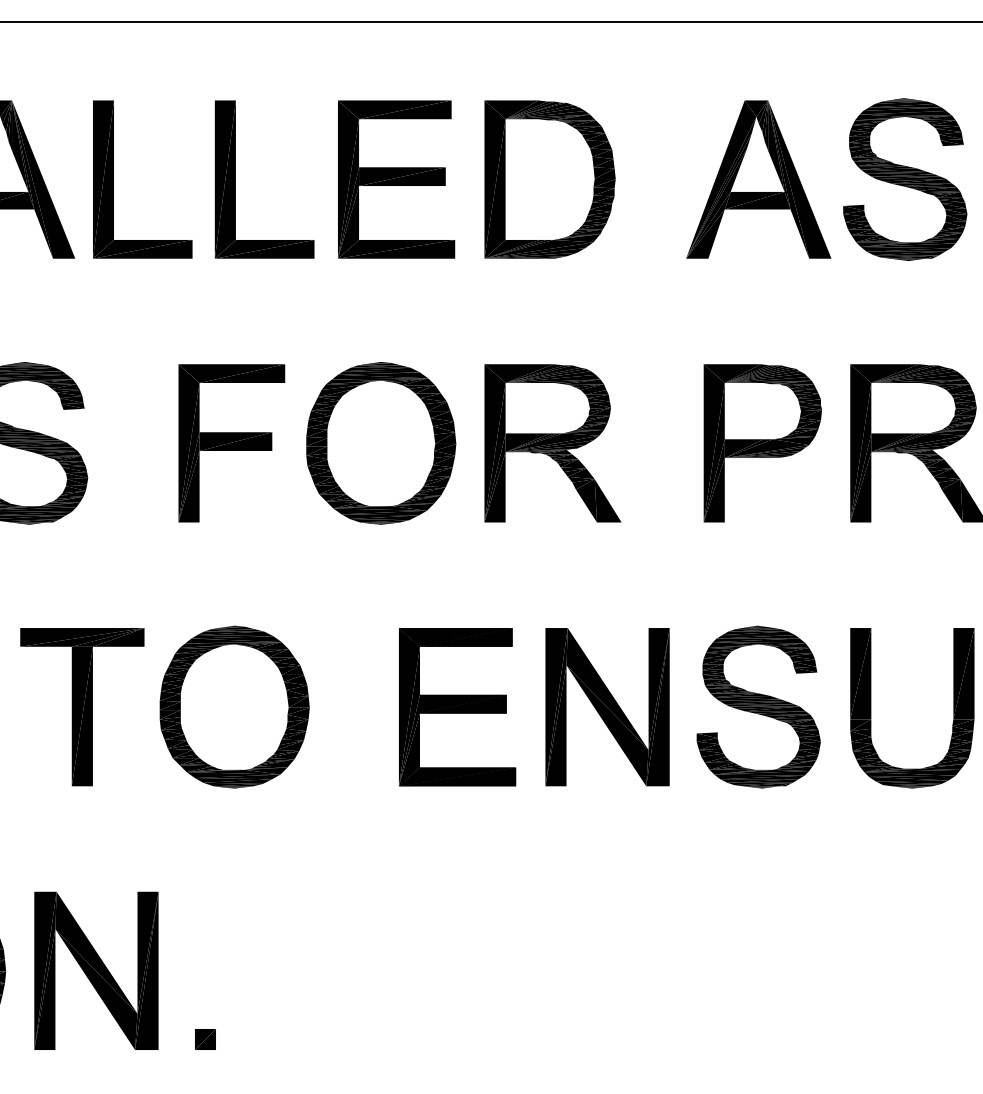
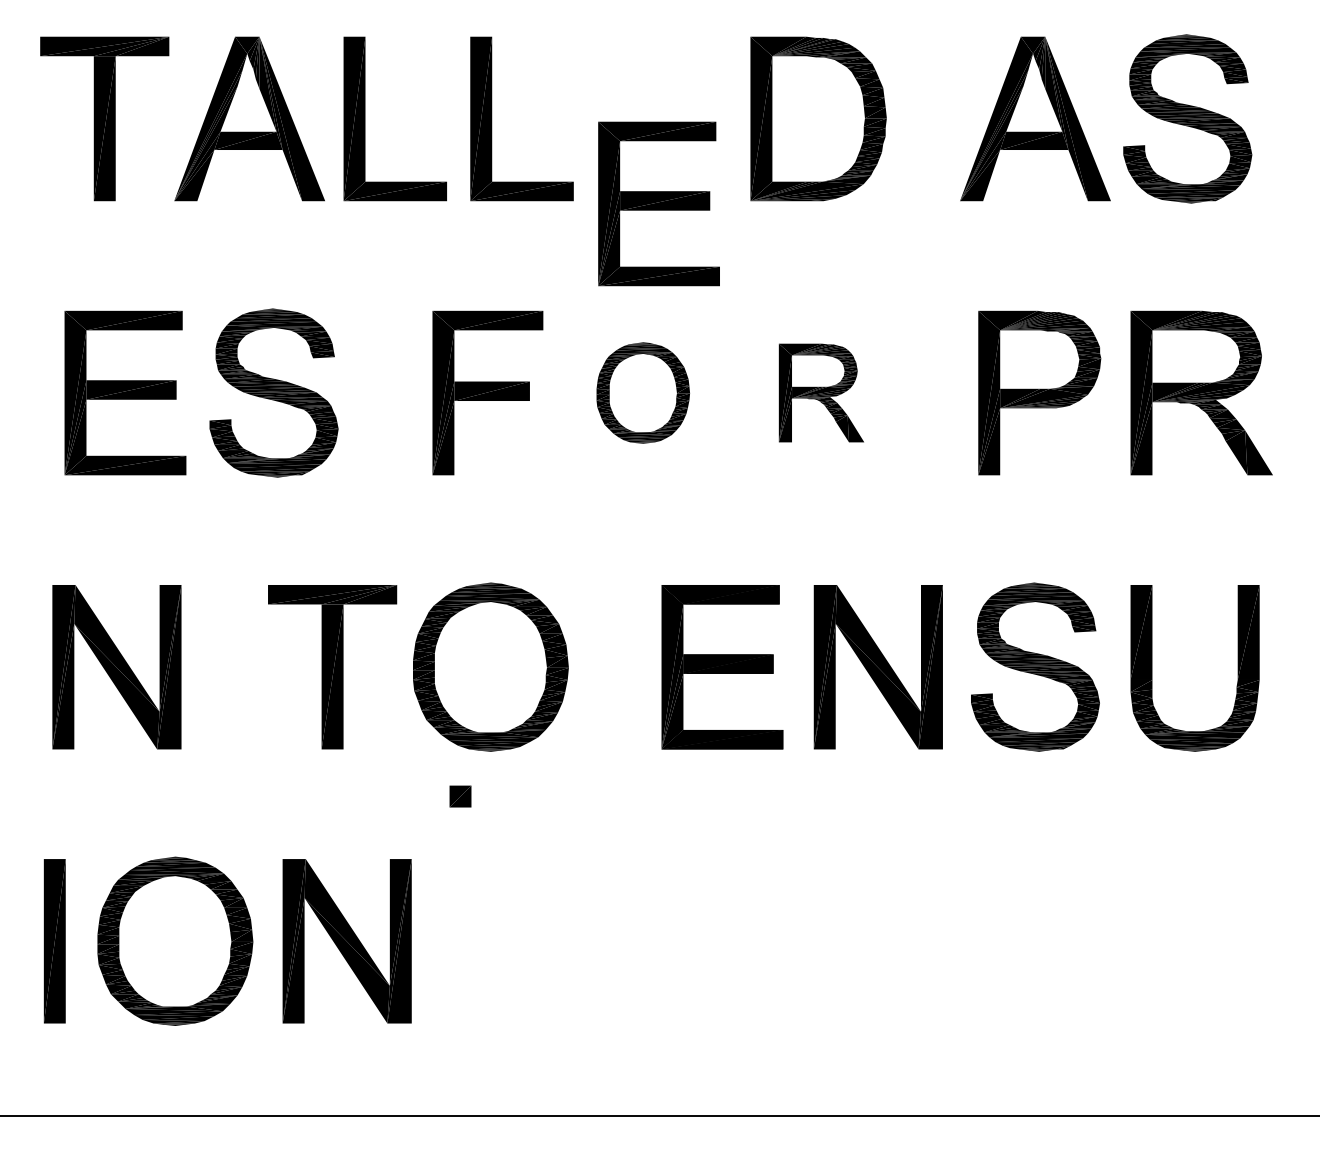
part: (396, 179) -> (658, 203), moved
part: (381, 442) -> (643, 392), size x0.6
part: (552, 442) -> (821, 392), size x0.6
part: (205, 1039) -> (460, 796), moved

